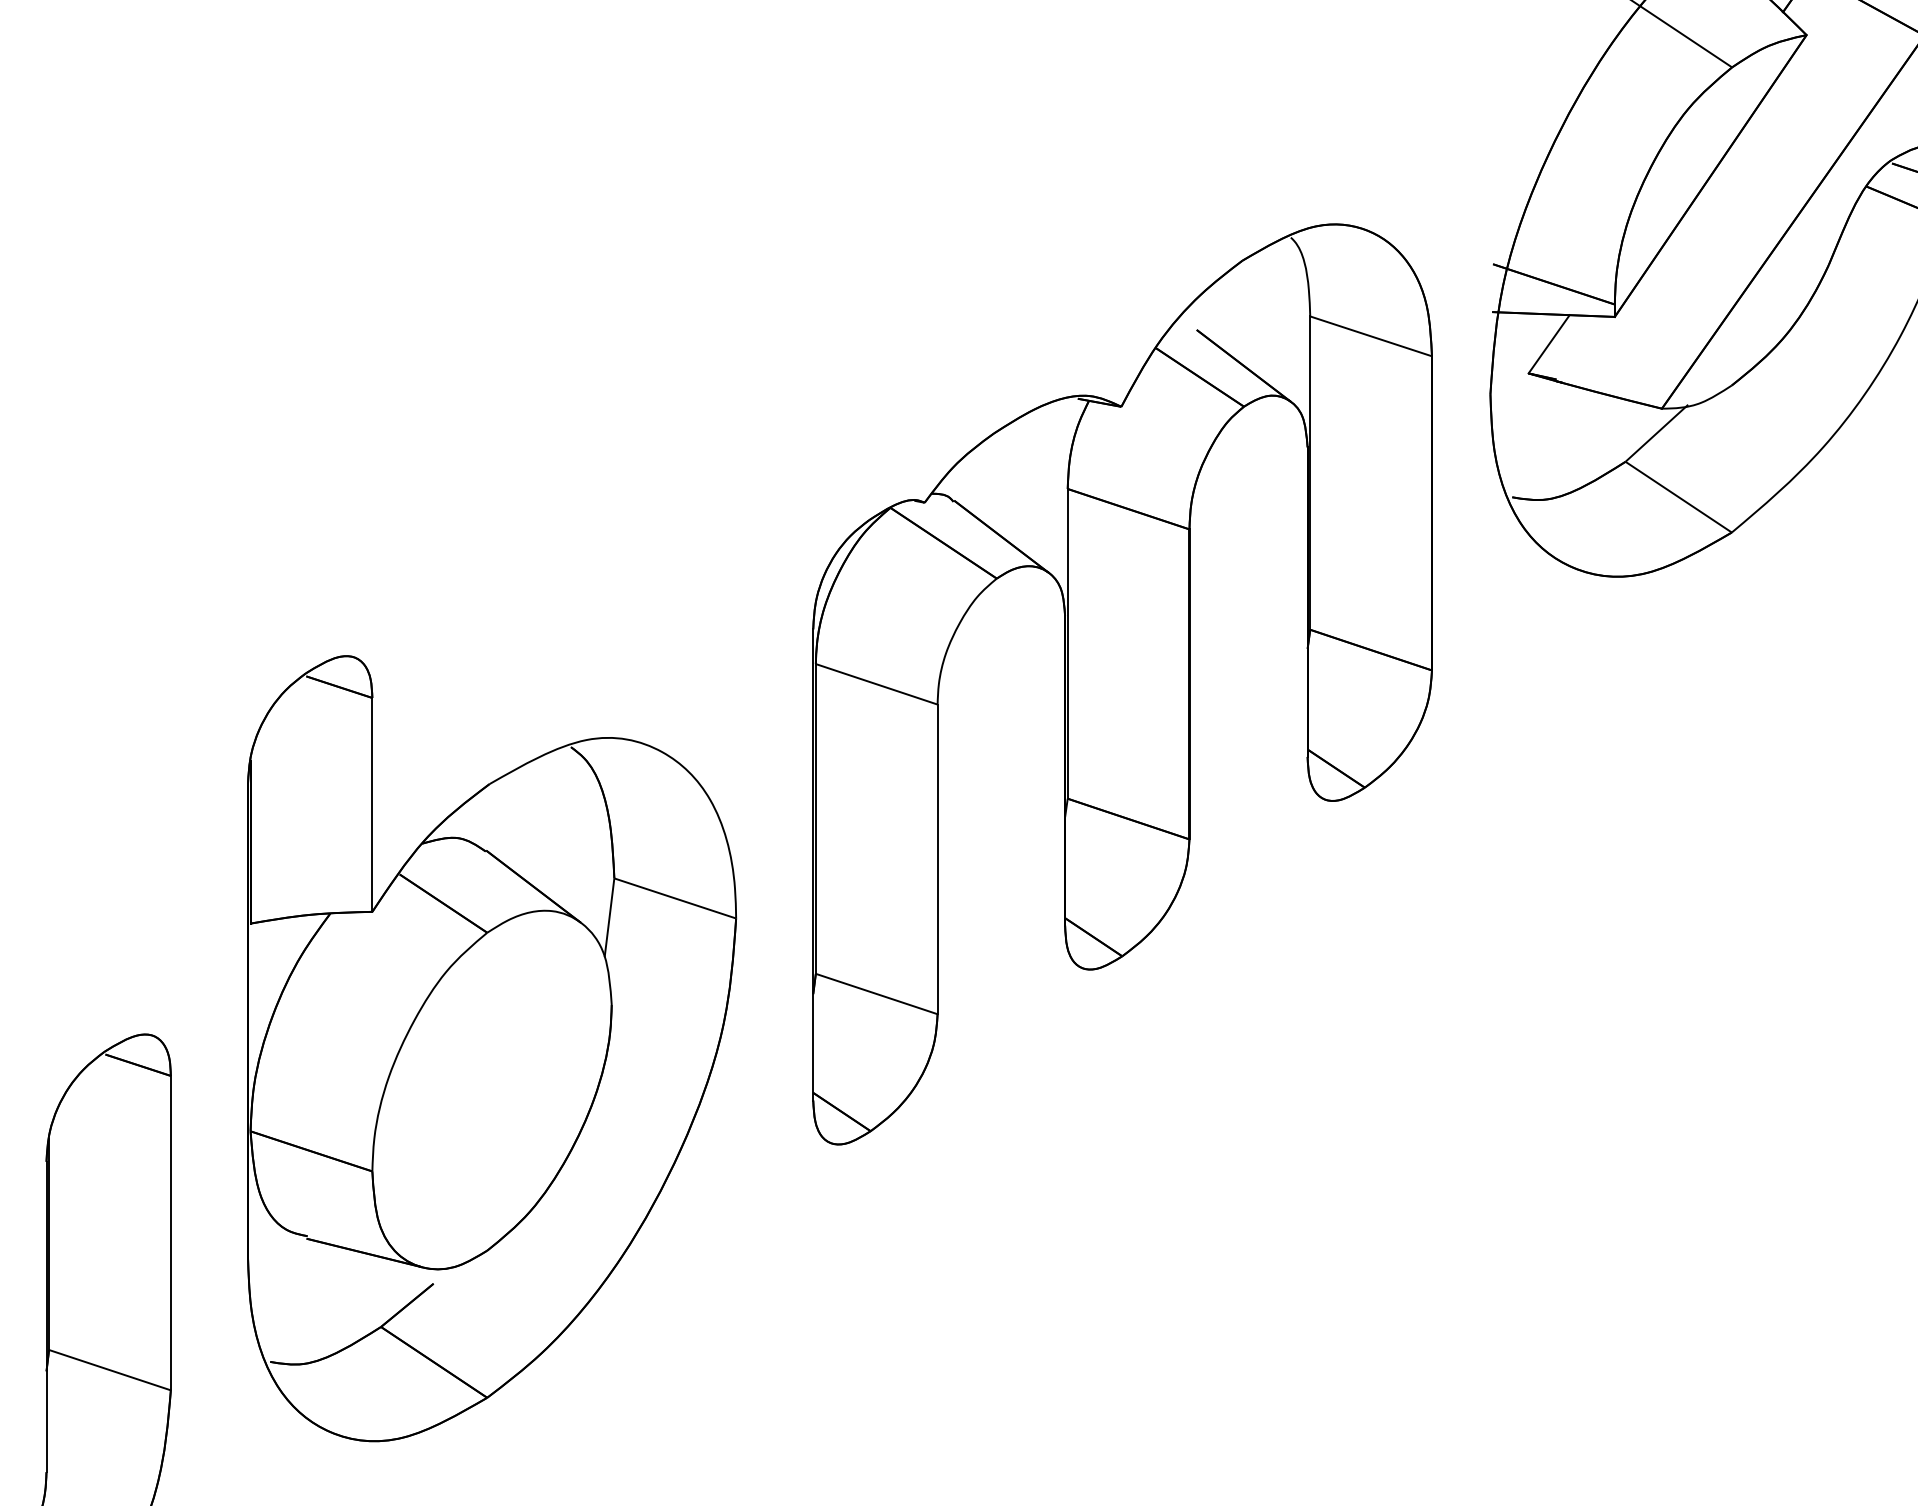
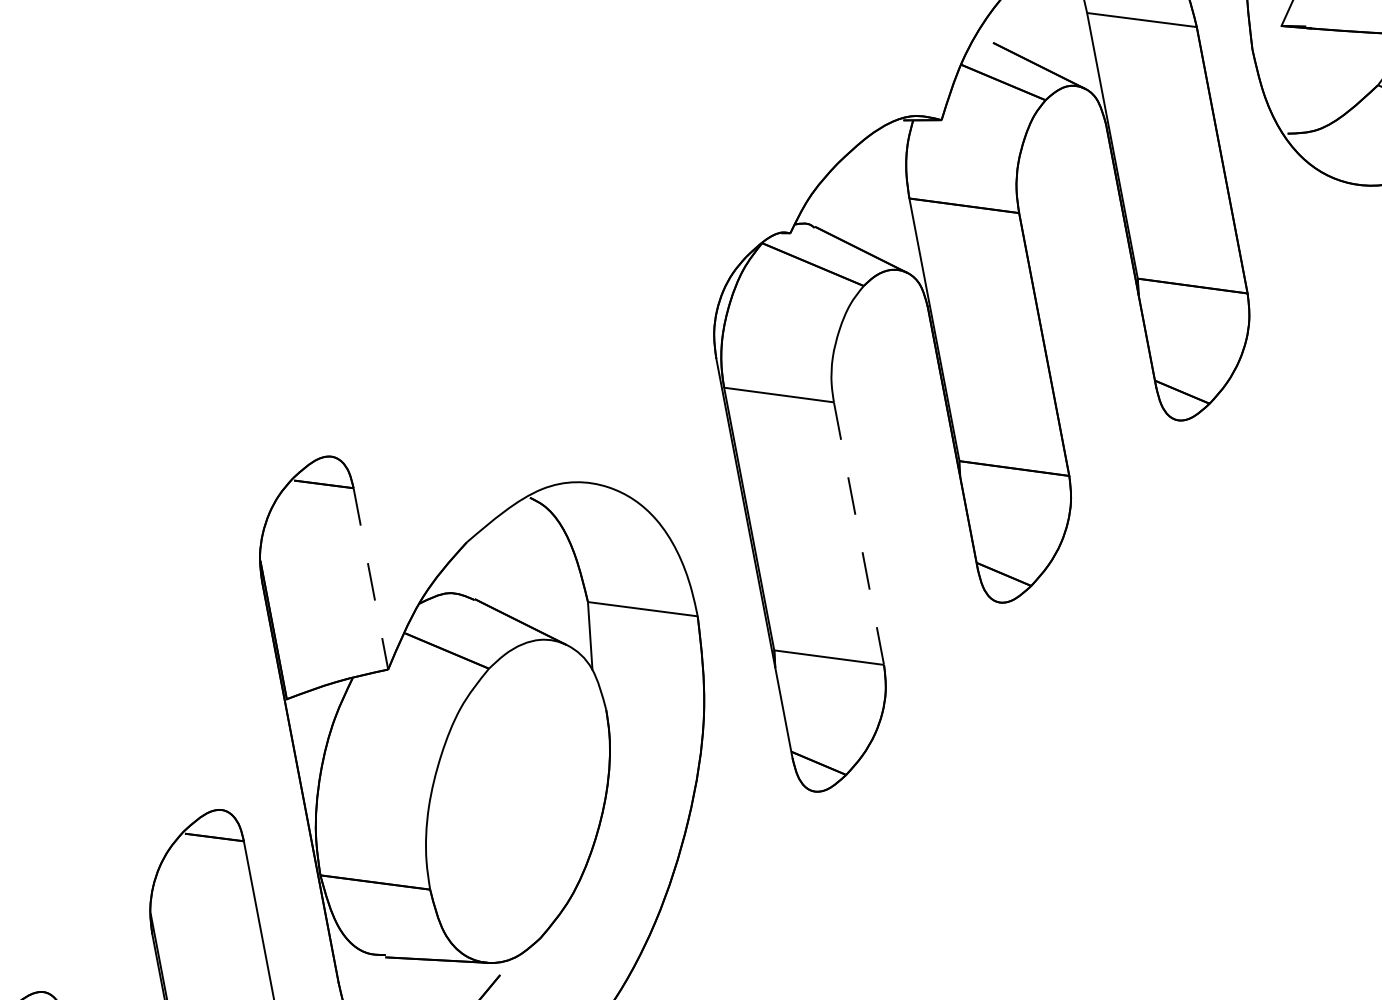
line: (372, 804) -> (370, 578), solid -> dashed
line: (937, 859) -> (858, 533), solid -> dashed

